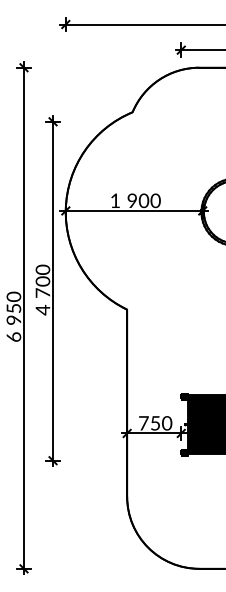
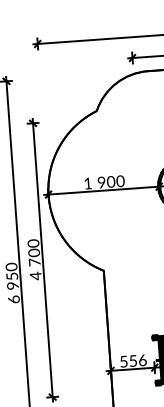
text: (155, 423) -> (133, 361), 750 -> 556

